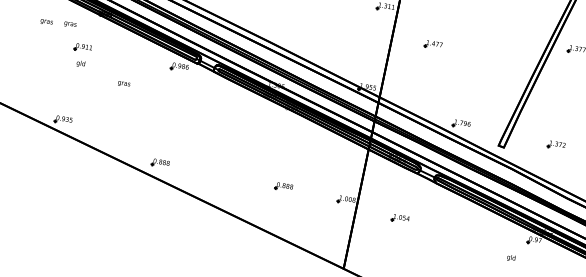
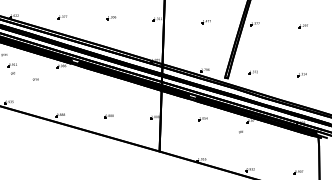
part: (431, 45) -> (205, 22), moved
part: (282, 186) -> (108, 116), moved
part: (398, 219) -> (202, 119), moved

